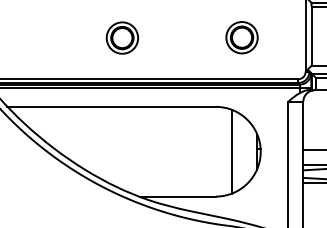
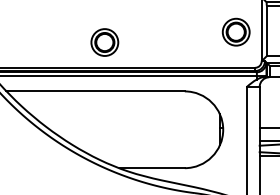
part: (241, 36) -> (235, 31), moved
part: (122, 38) -> (104, 42), moved
line: (231, 151) -> (198, 129), removed

